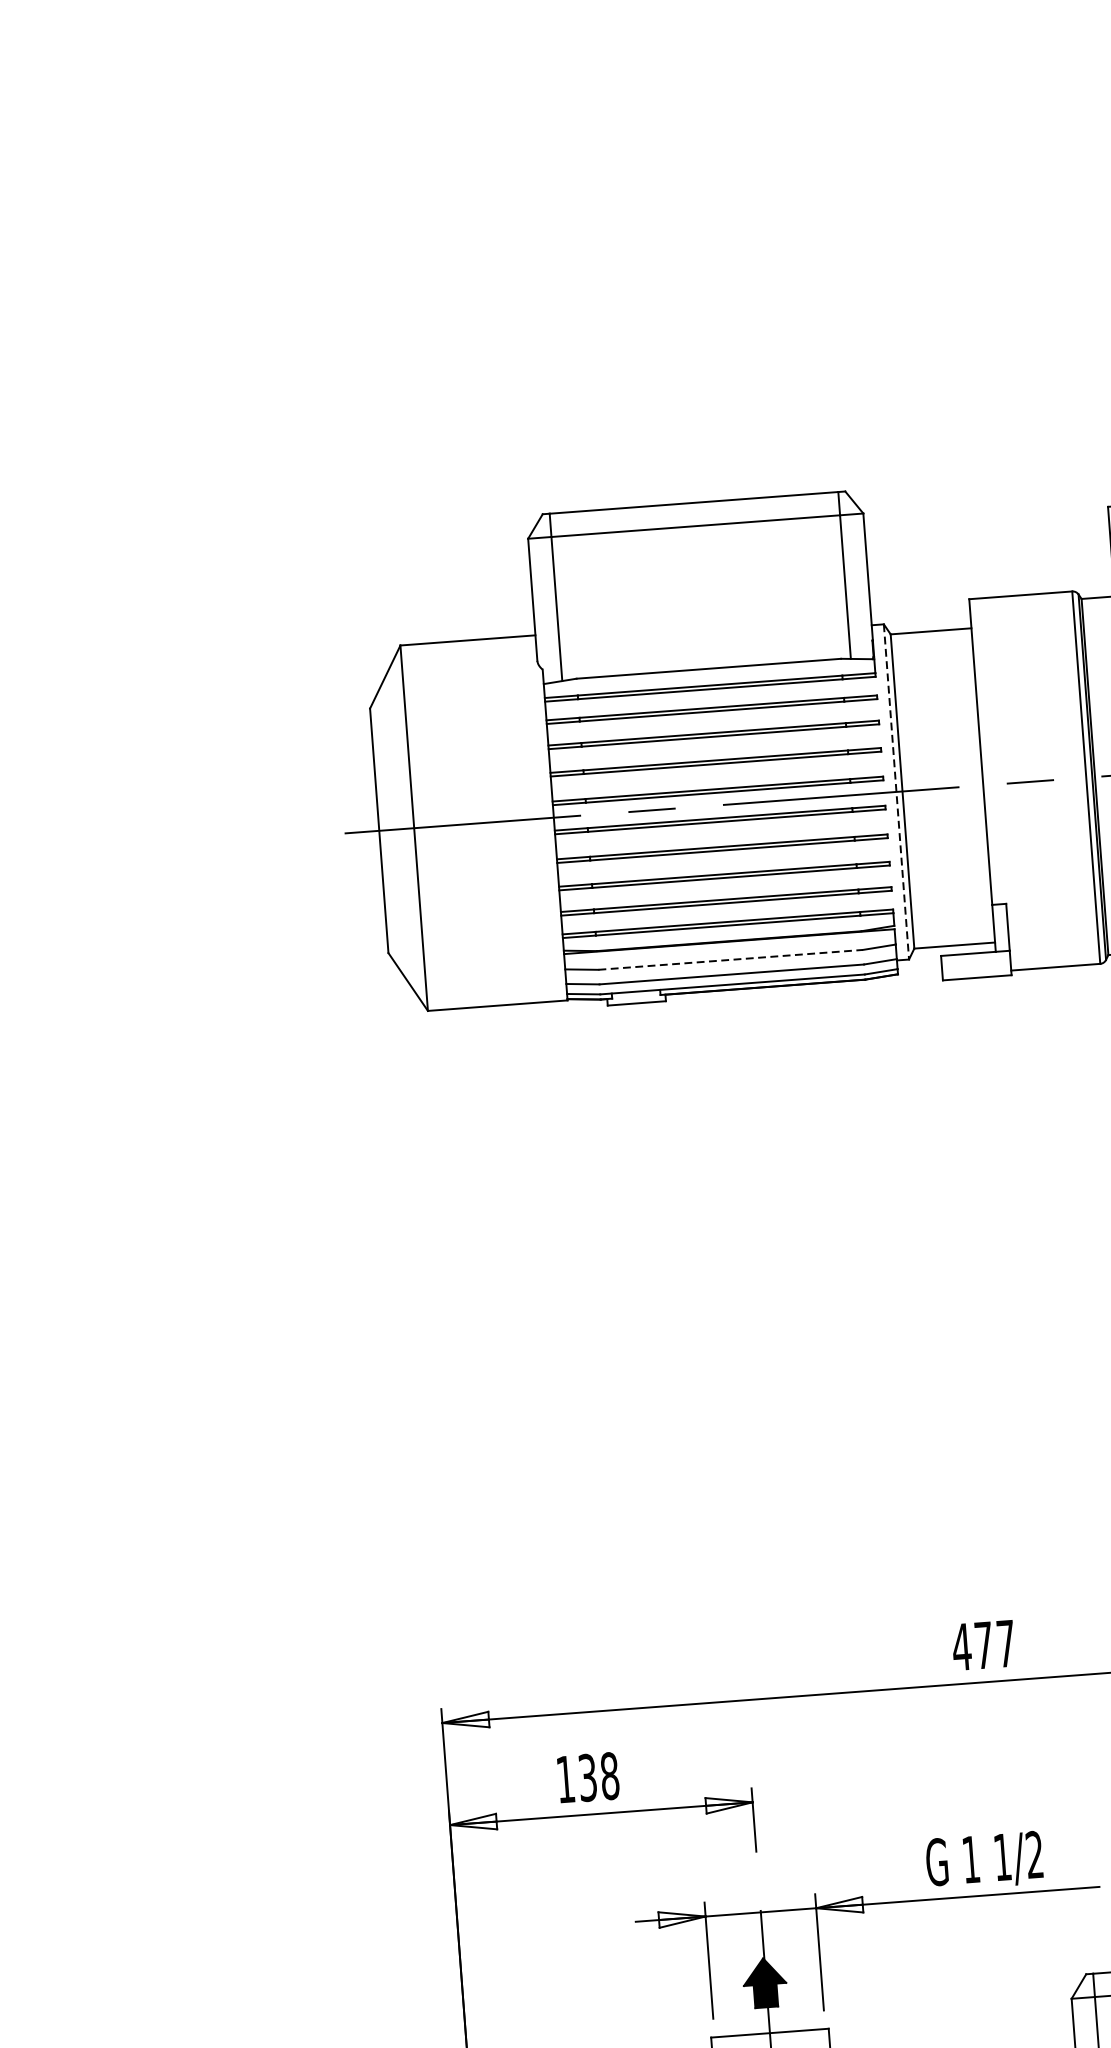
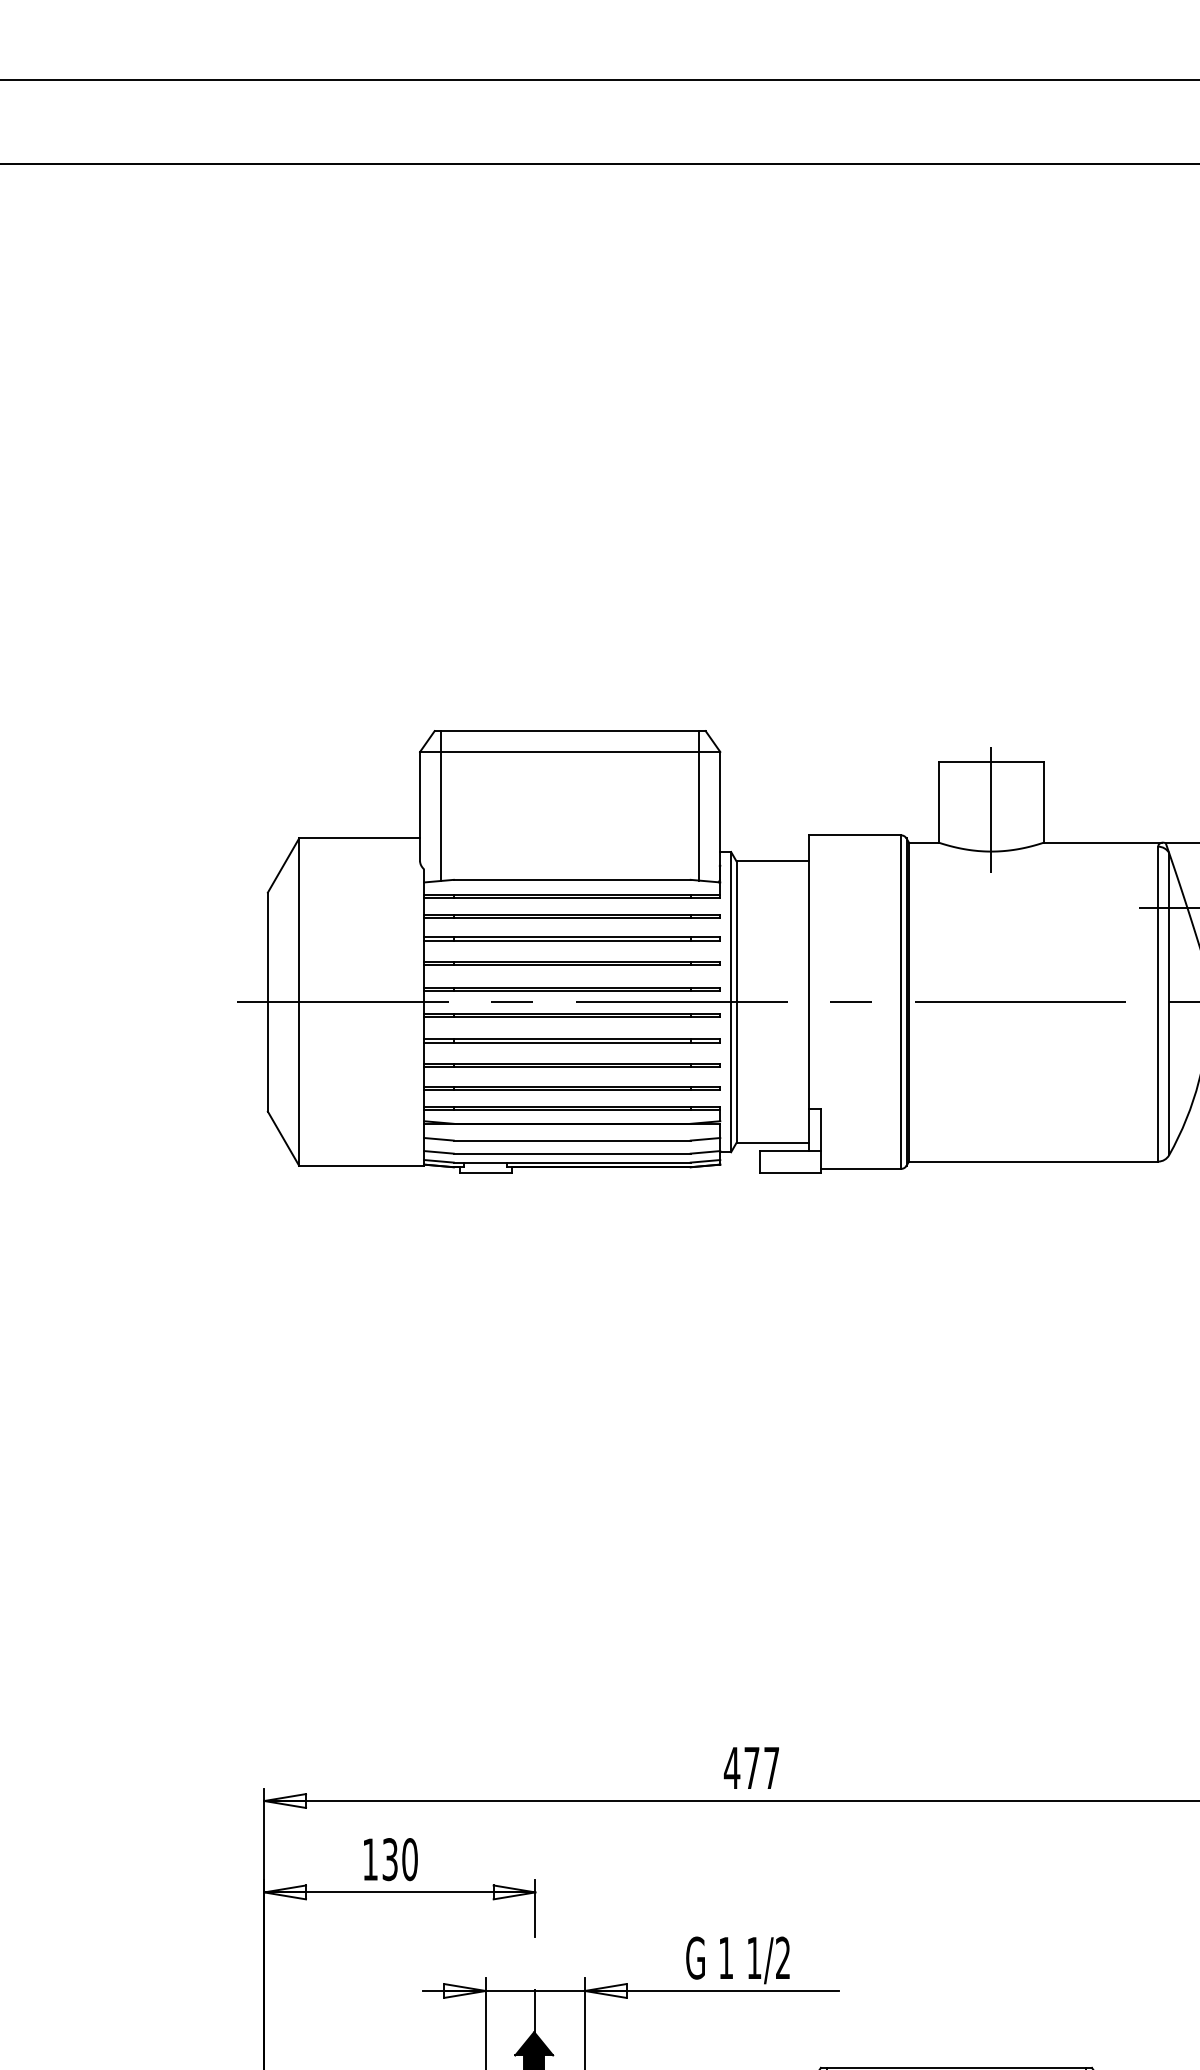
line: (896, 792) -> (731, 1002), dashed -> solid
line: (730, 959) -> (572, 1140), dashed -> solid
text: (609, 1776) -> (409, 1859), 138 -> 130

